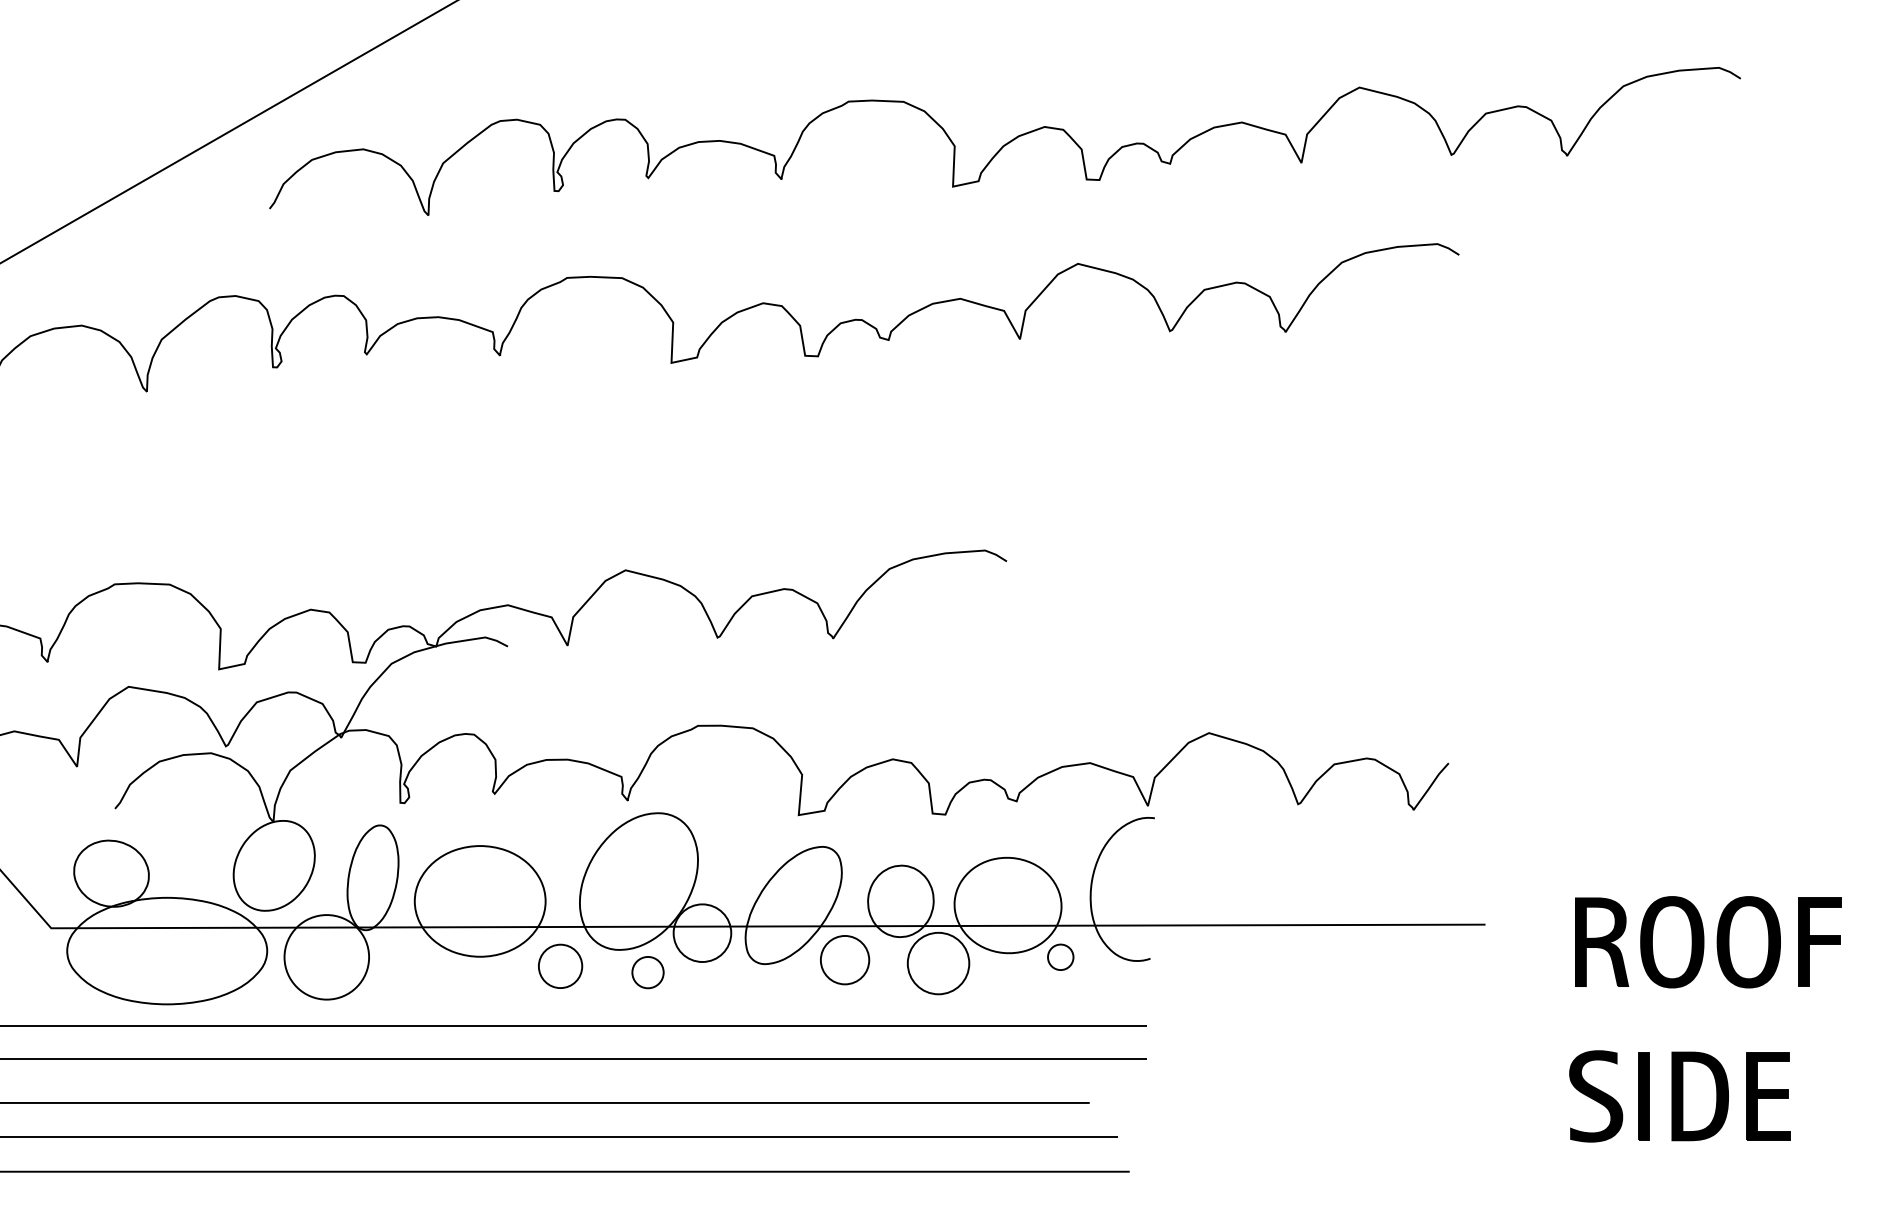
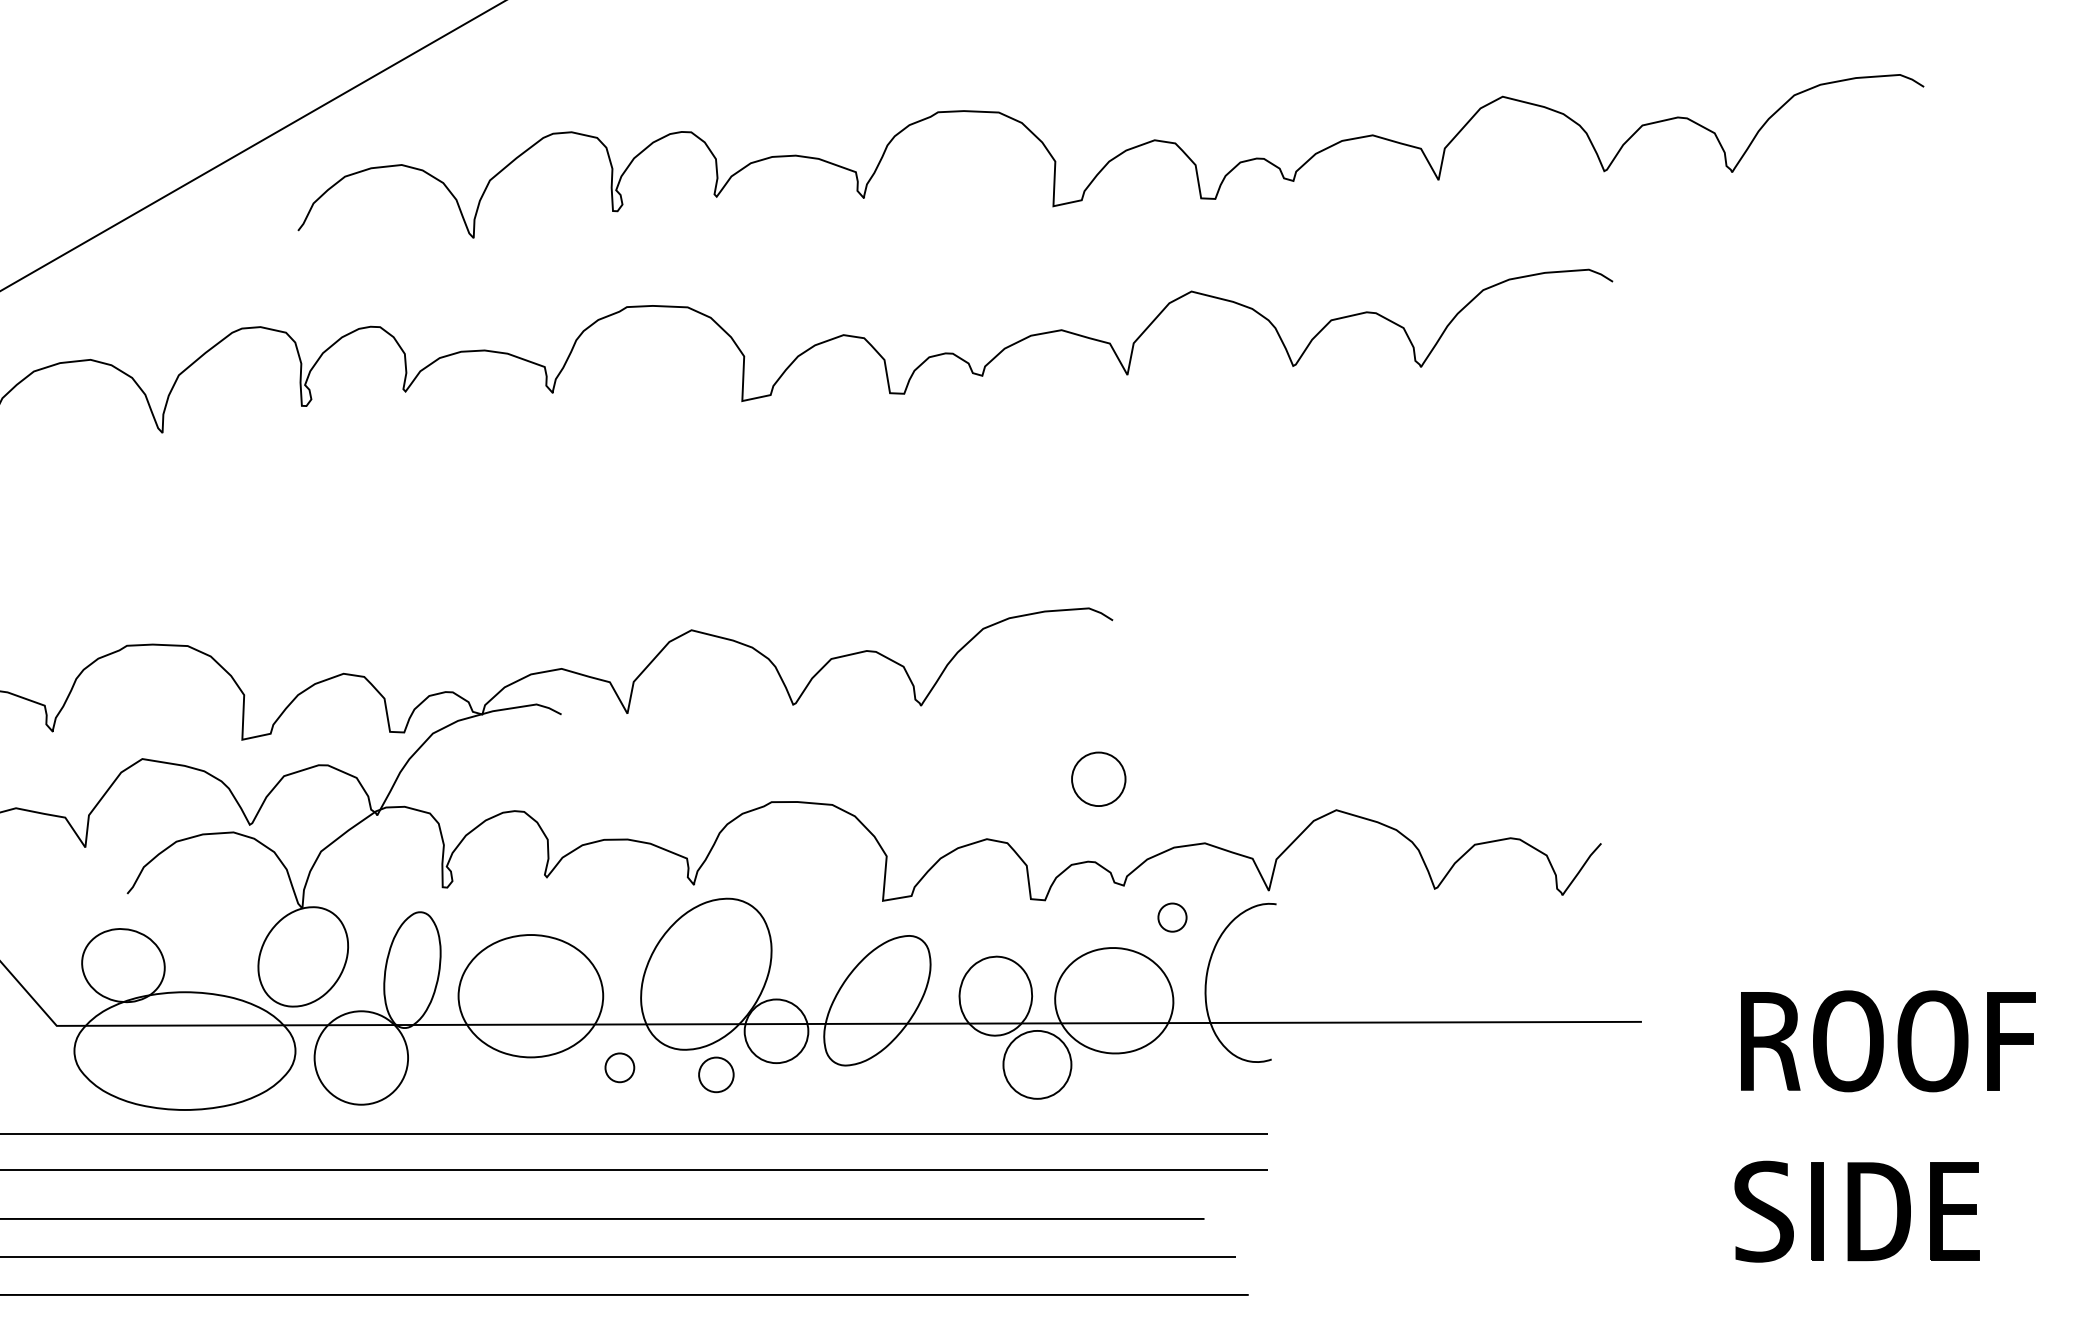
part: (1060, 956) -> (1172, 916), moved
part: (845, 960) -> (1099, 779), moved
part: (560, 965) -> (619, 1067), size x0.6

